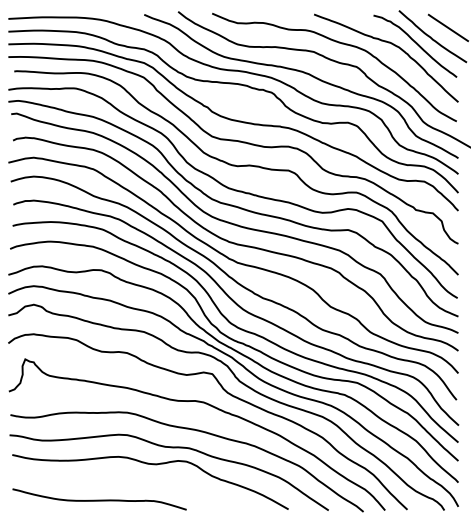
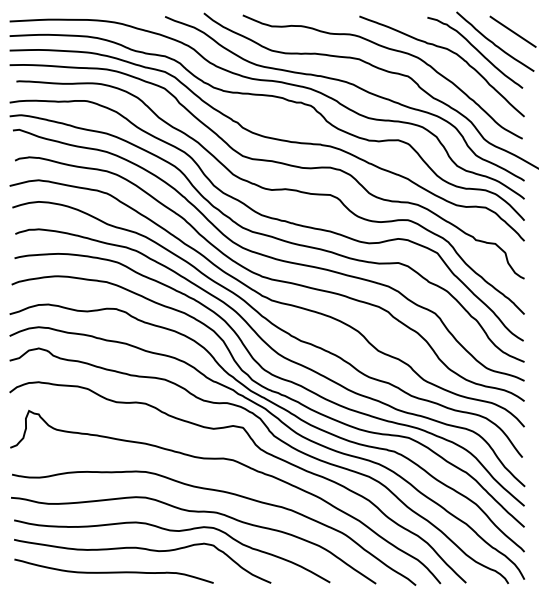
curve: (128, 481) -> (147, 550), added

